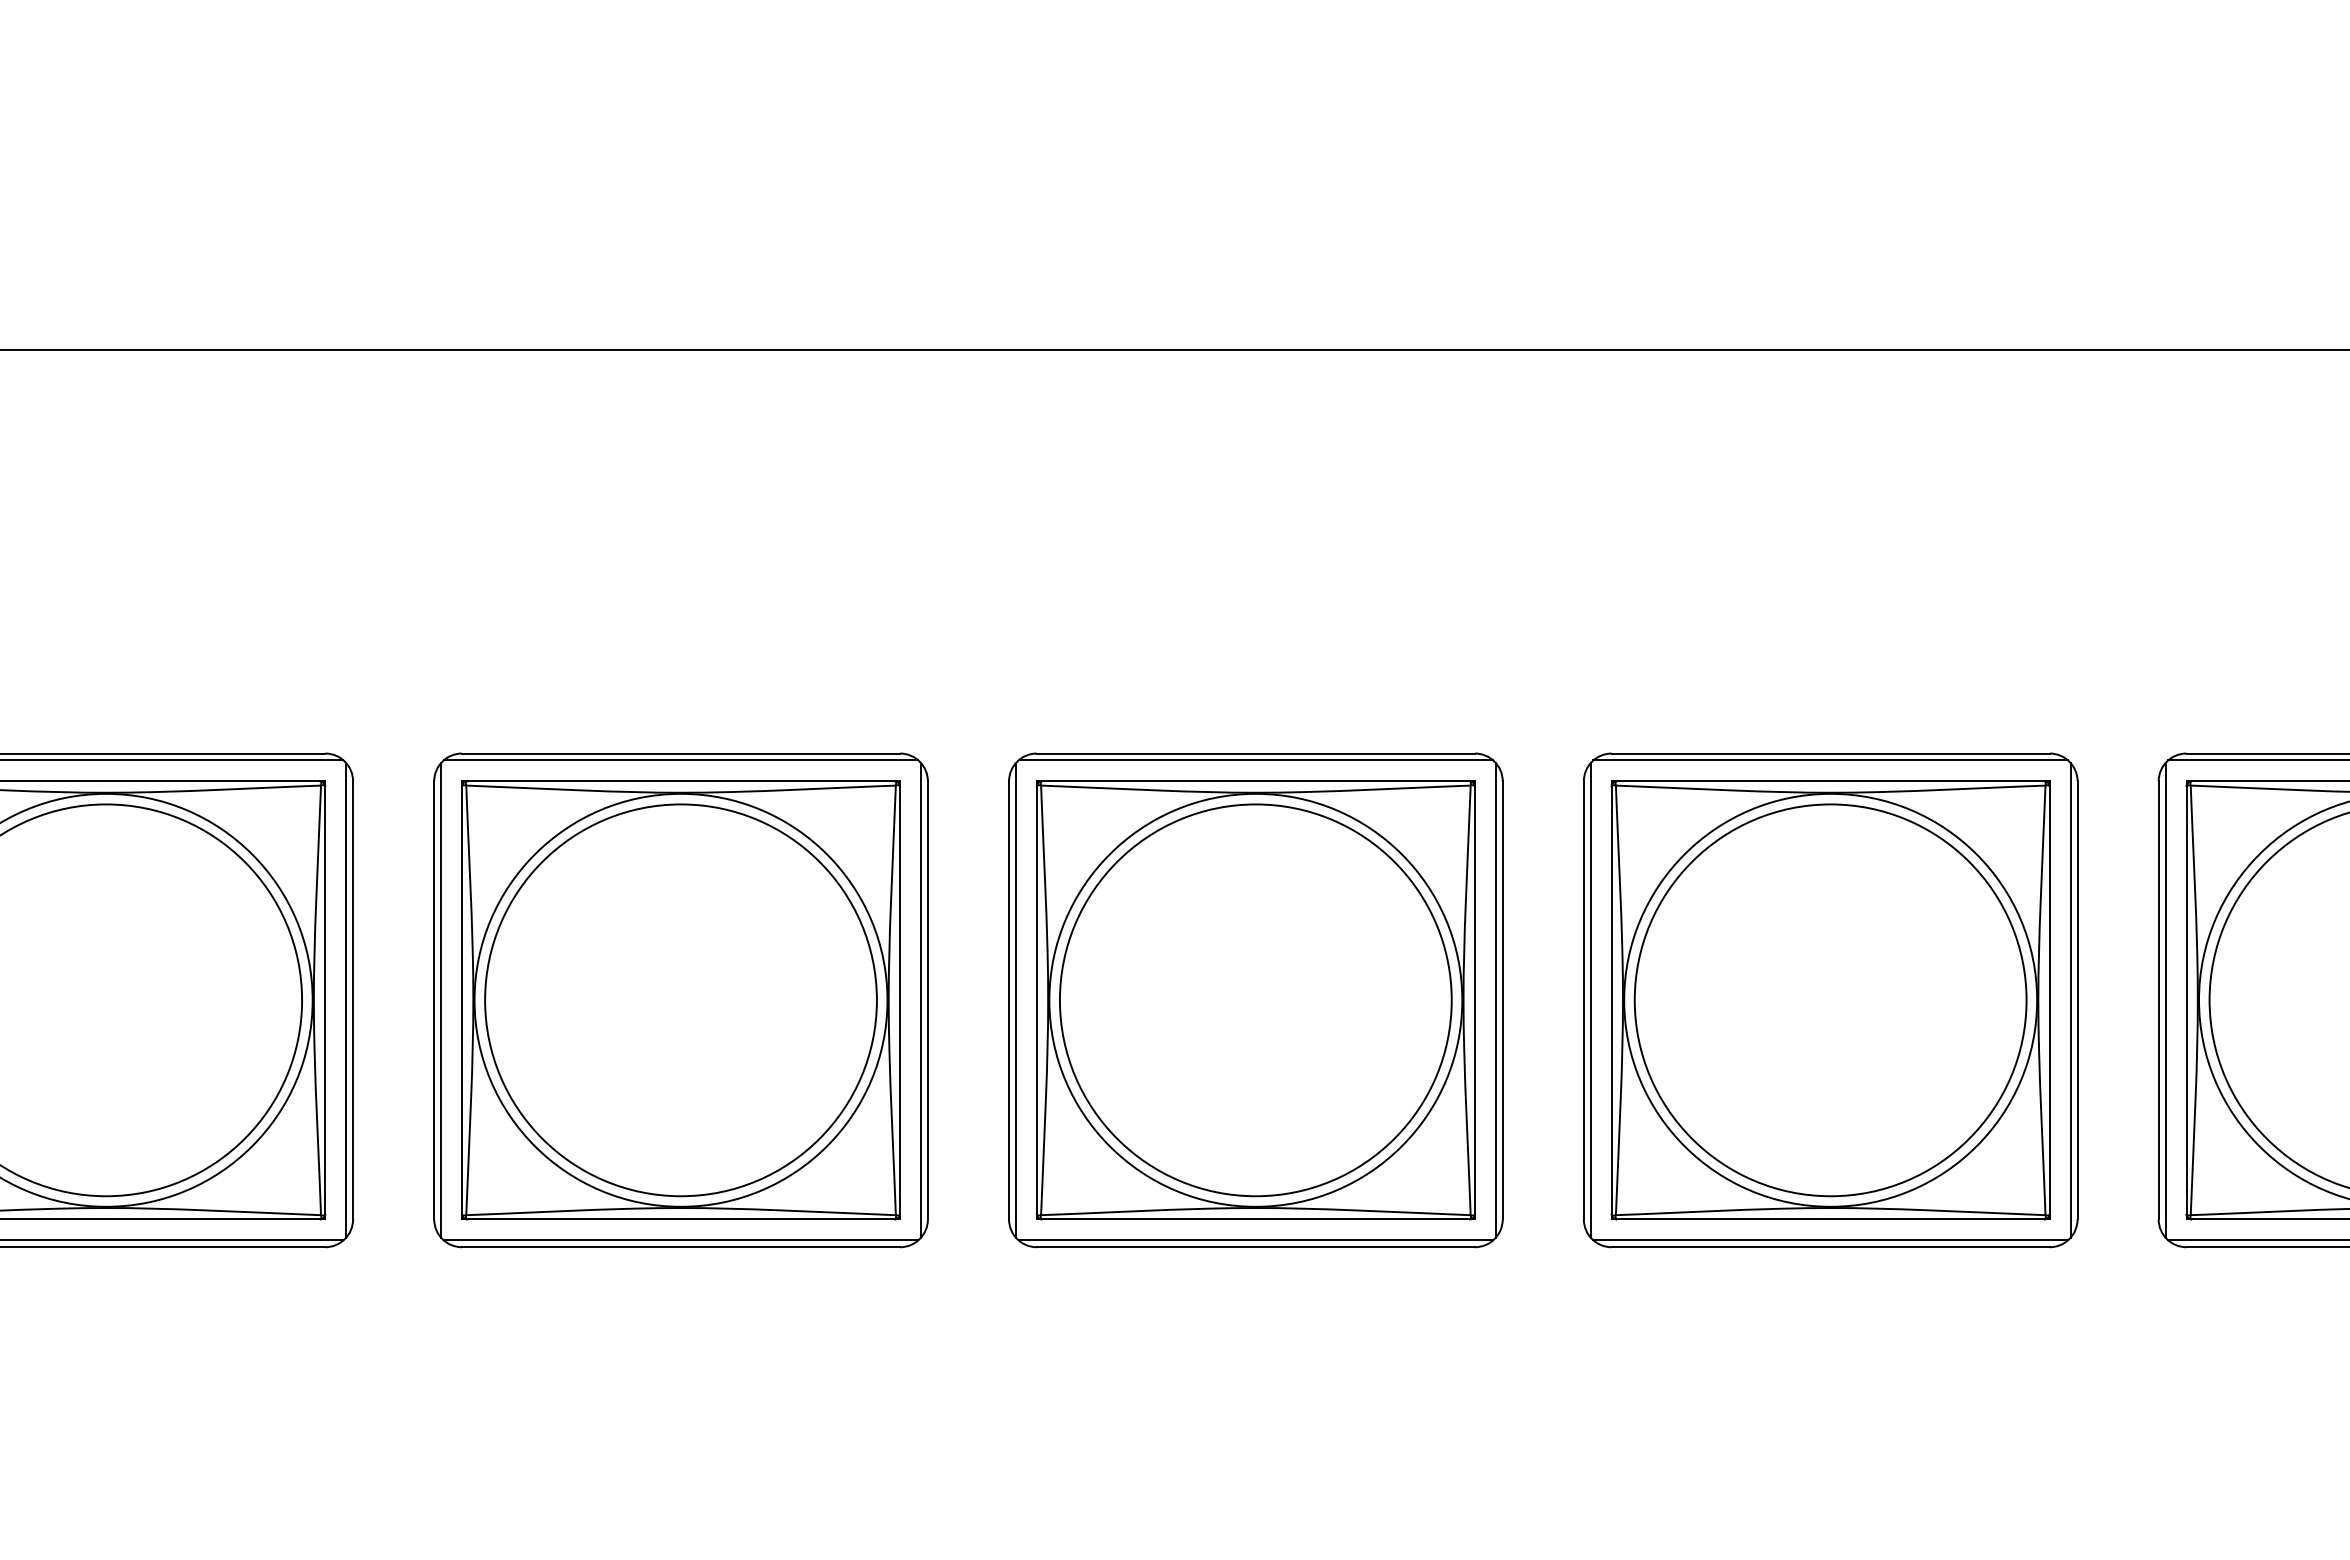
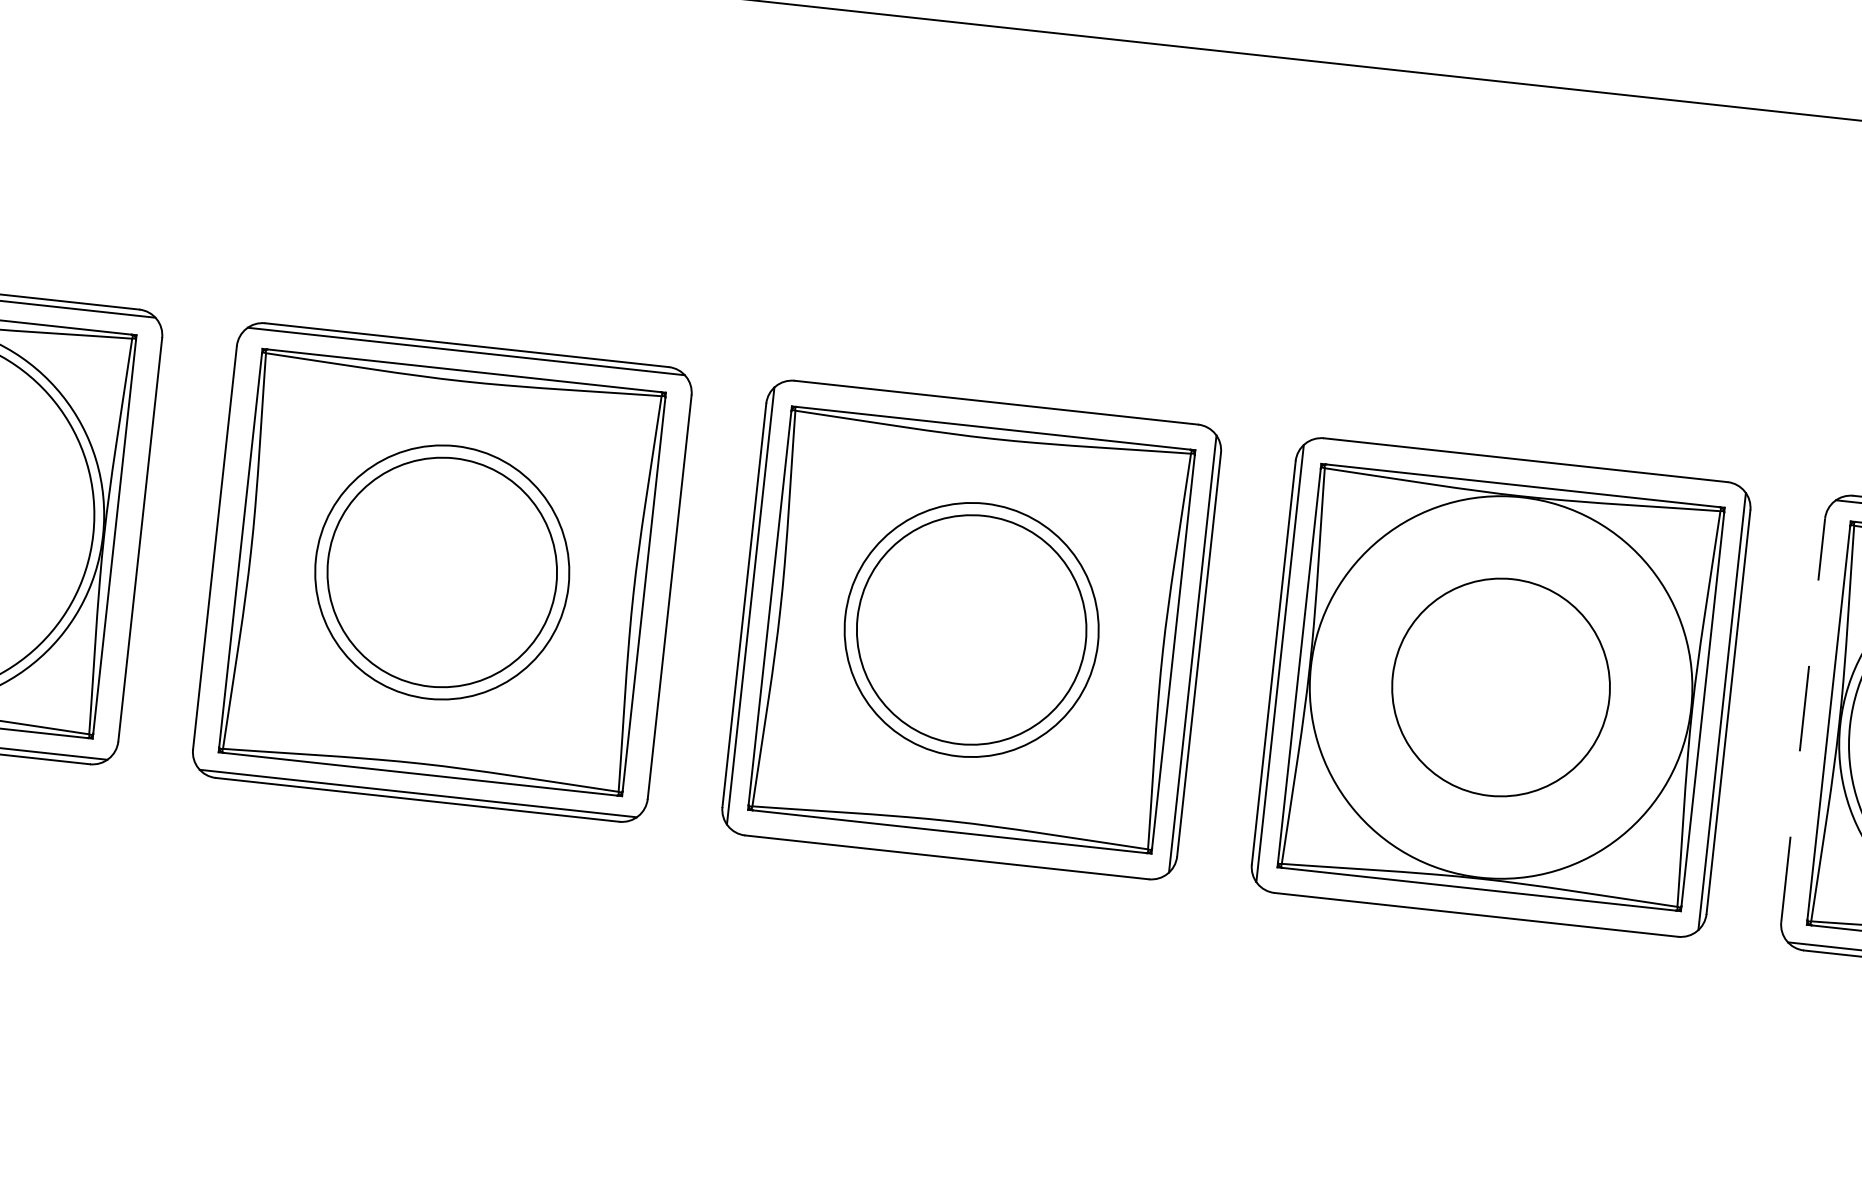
line: (1255, 760) -> (995, 409), removed
line: (1830, 760) -> (1524, 466), removed
circle: (680, 999) -> (441, 571), size x0.6
circle: (1255, 999) -> (971, 629), size x0.6
line: (2158, 999) -> (1803, 719), solid -> dashed
line: (346, 1000) -> (134, 539), removed
line: (441, 1000) -> (221, 548), removed
circle: (680, 1000) -> (441, 572), size x0.7
line: (921, 1000) -> (663, 596), removed
circle: (1255, 1000) -> (971, 630), size x0.7
circle: (1830, 1000) -> (1500, 687), size x0.6
line: (2165, 1000) -> (1809, 721), removed
line: (1255, 1240) -> (947, 851), removed
line: (1830, 1240) -> (1476, 908), removed

